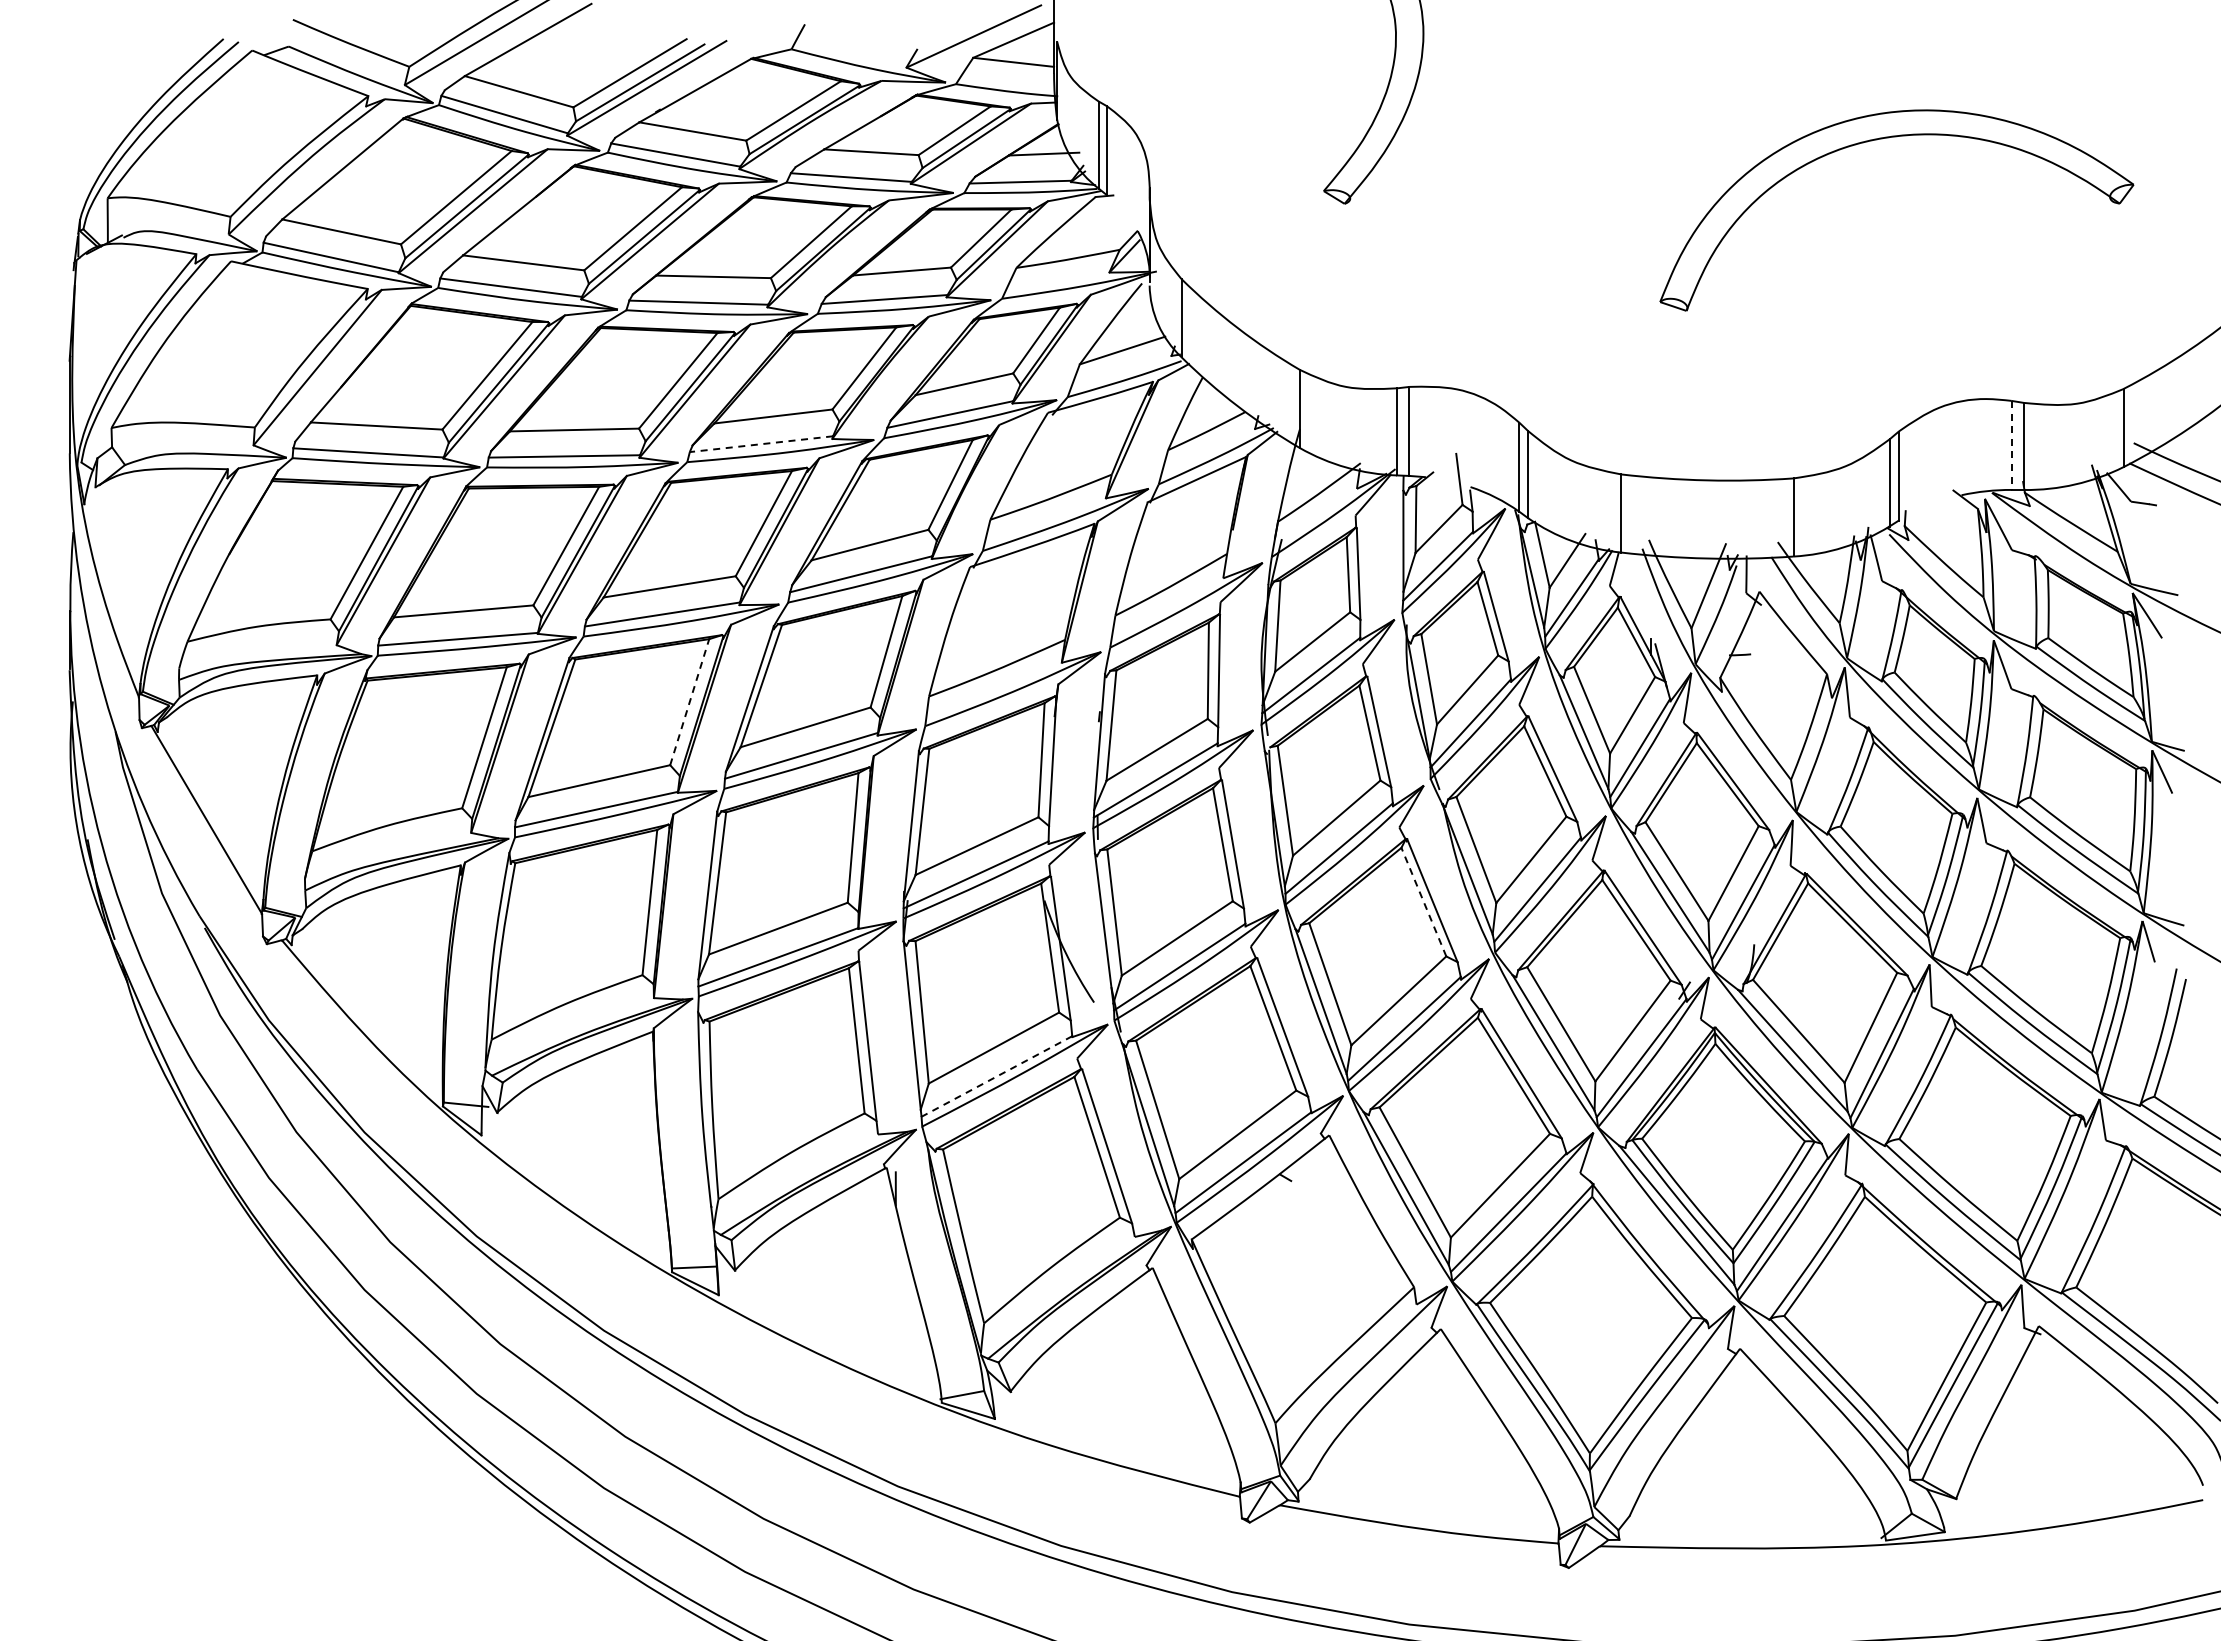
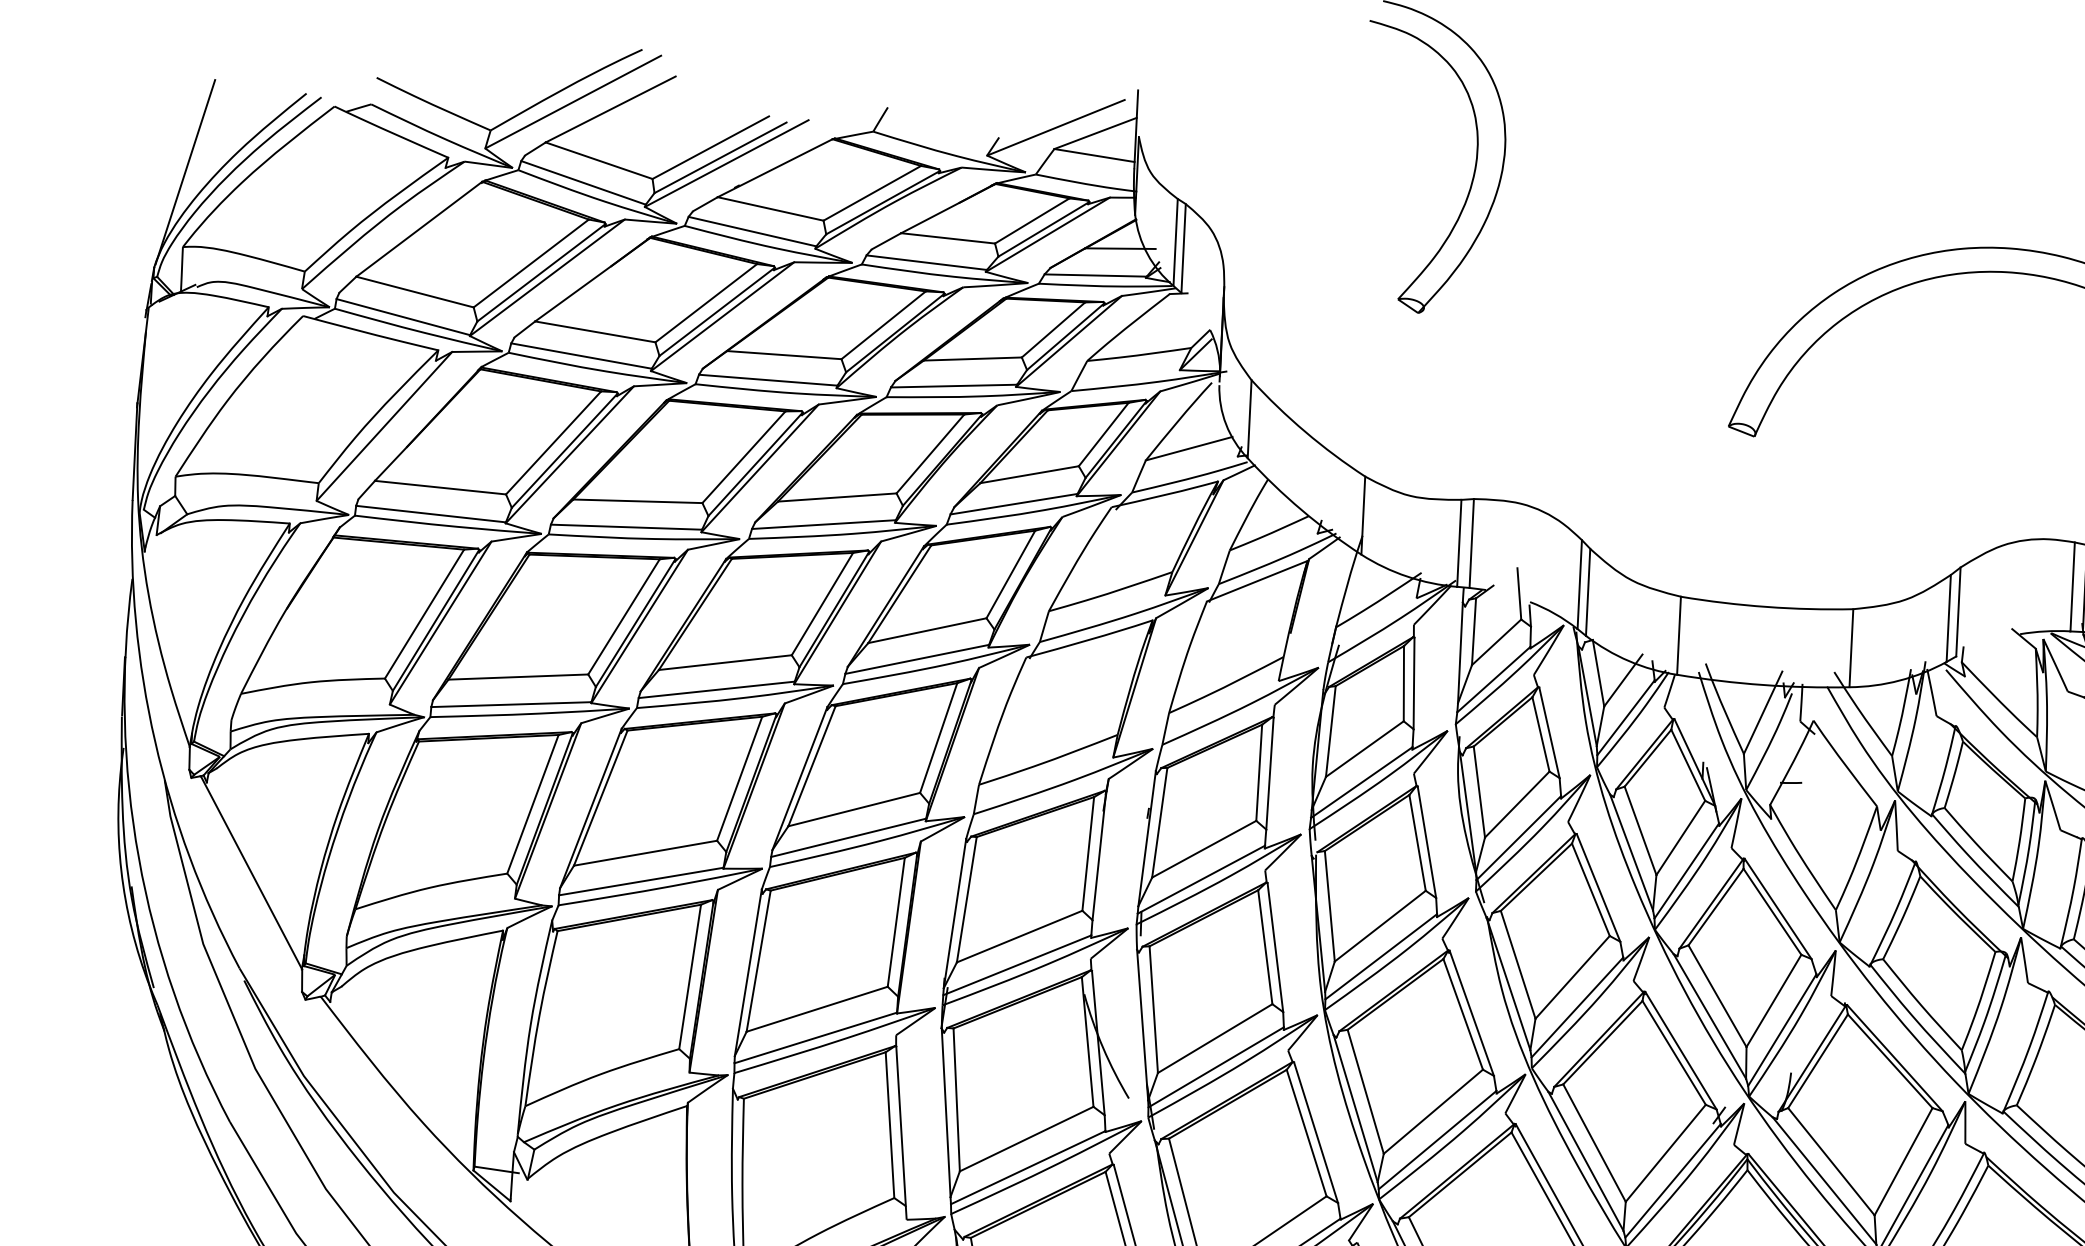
line: (106, 122) -> (185, 171), added
line: (760, 444) -> (822, 524), dashed -> solid
line: (2011, 445) -> (2072, 586), dashed -> solid
line: (689, 702) -> (739, 779), dashed -> solid
line: (1423, 902) -> (1462, 1014), dashed -> solid
line: (996, 1076) -> (1027, 1167), dashed -> solid

